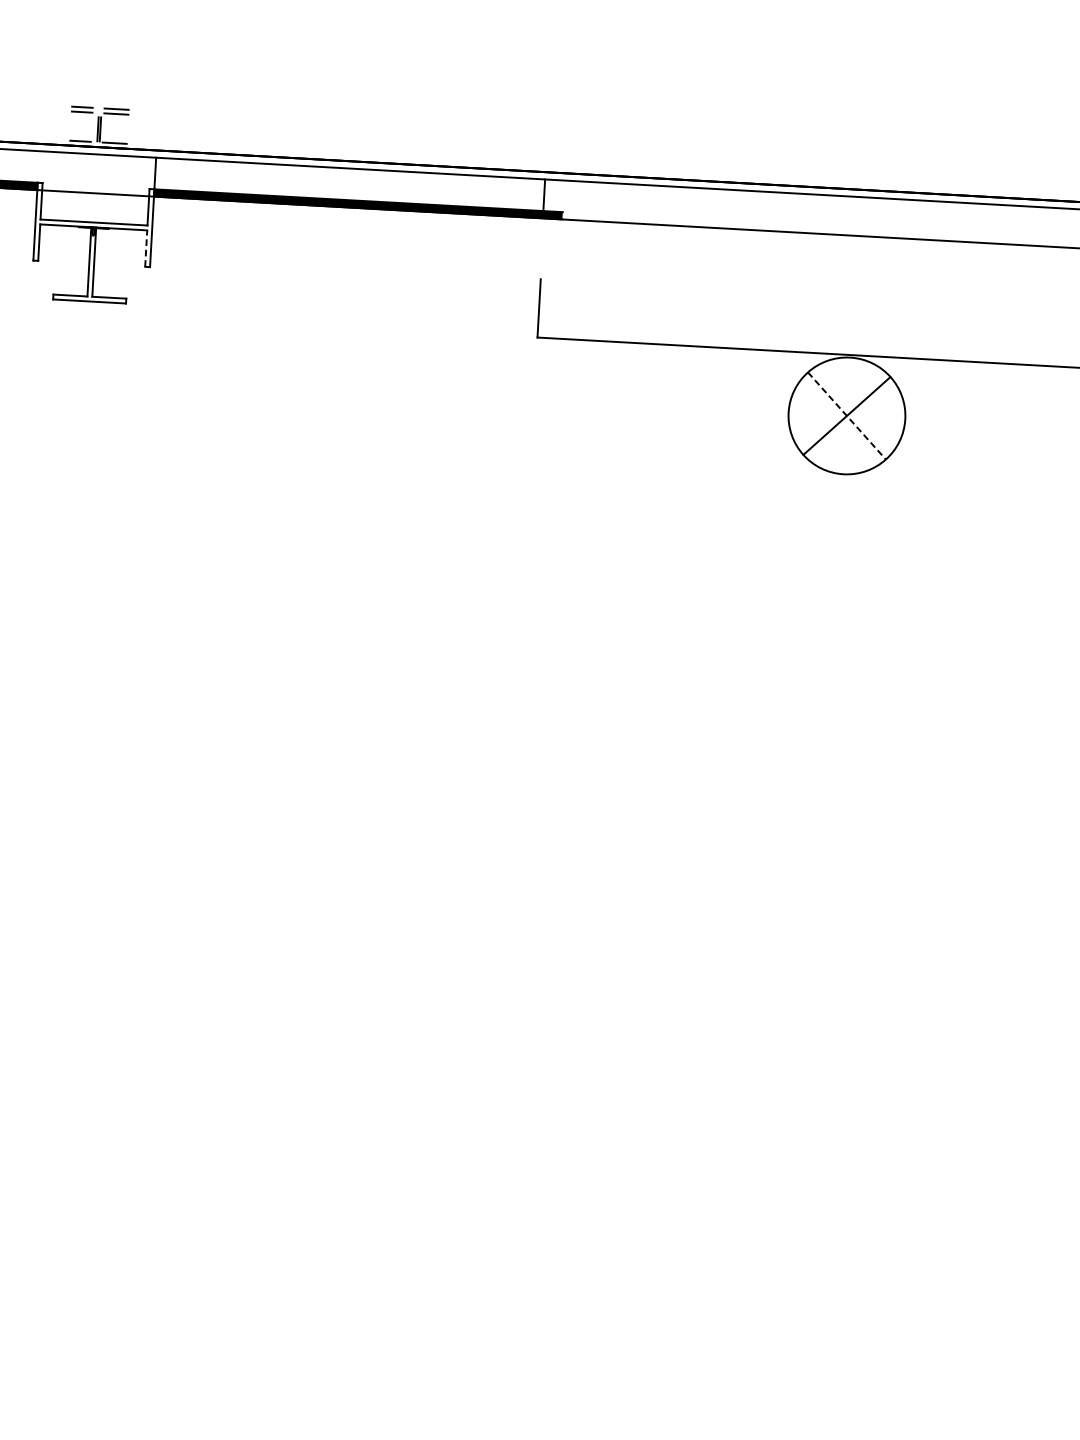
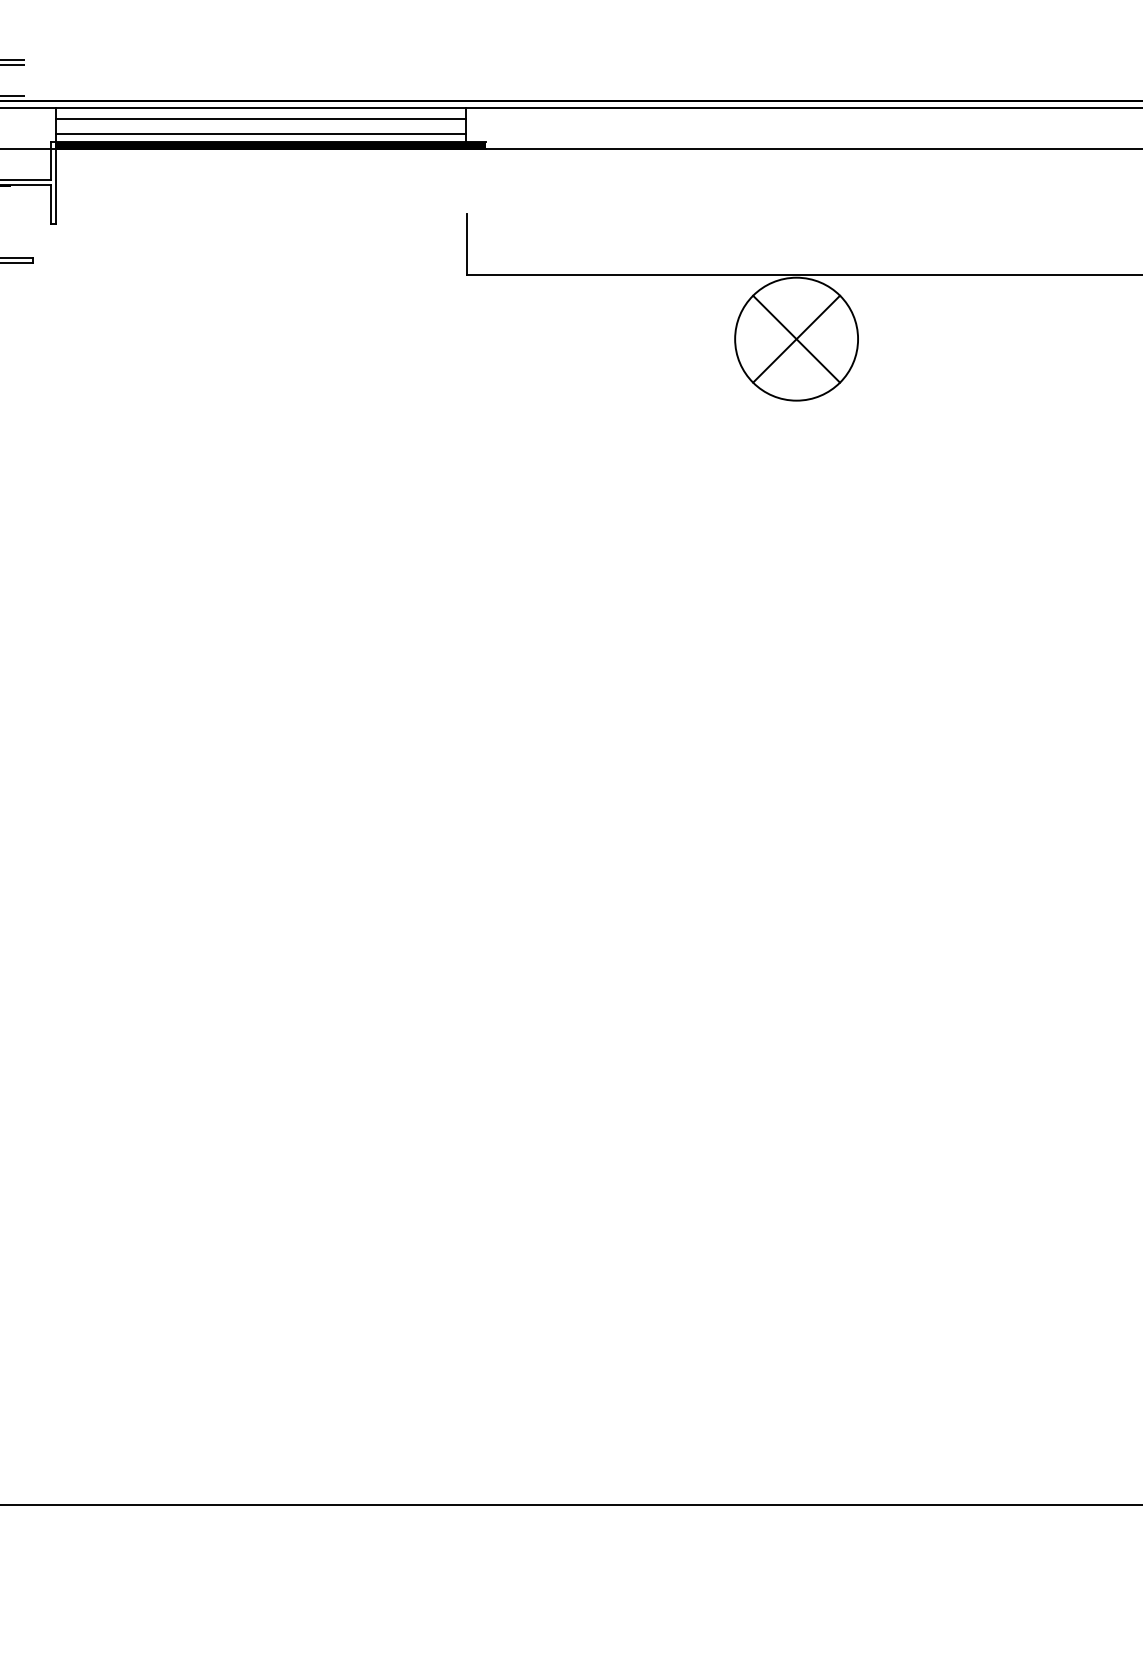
line: (349, 178) -> (260, 118), added
line: (349, 193) -> (260, 134), added
line: (146, 248) -> (50, 204), dashed -> solid
line: (846, 416) -> (796, 339), dashed -> solid

